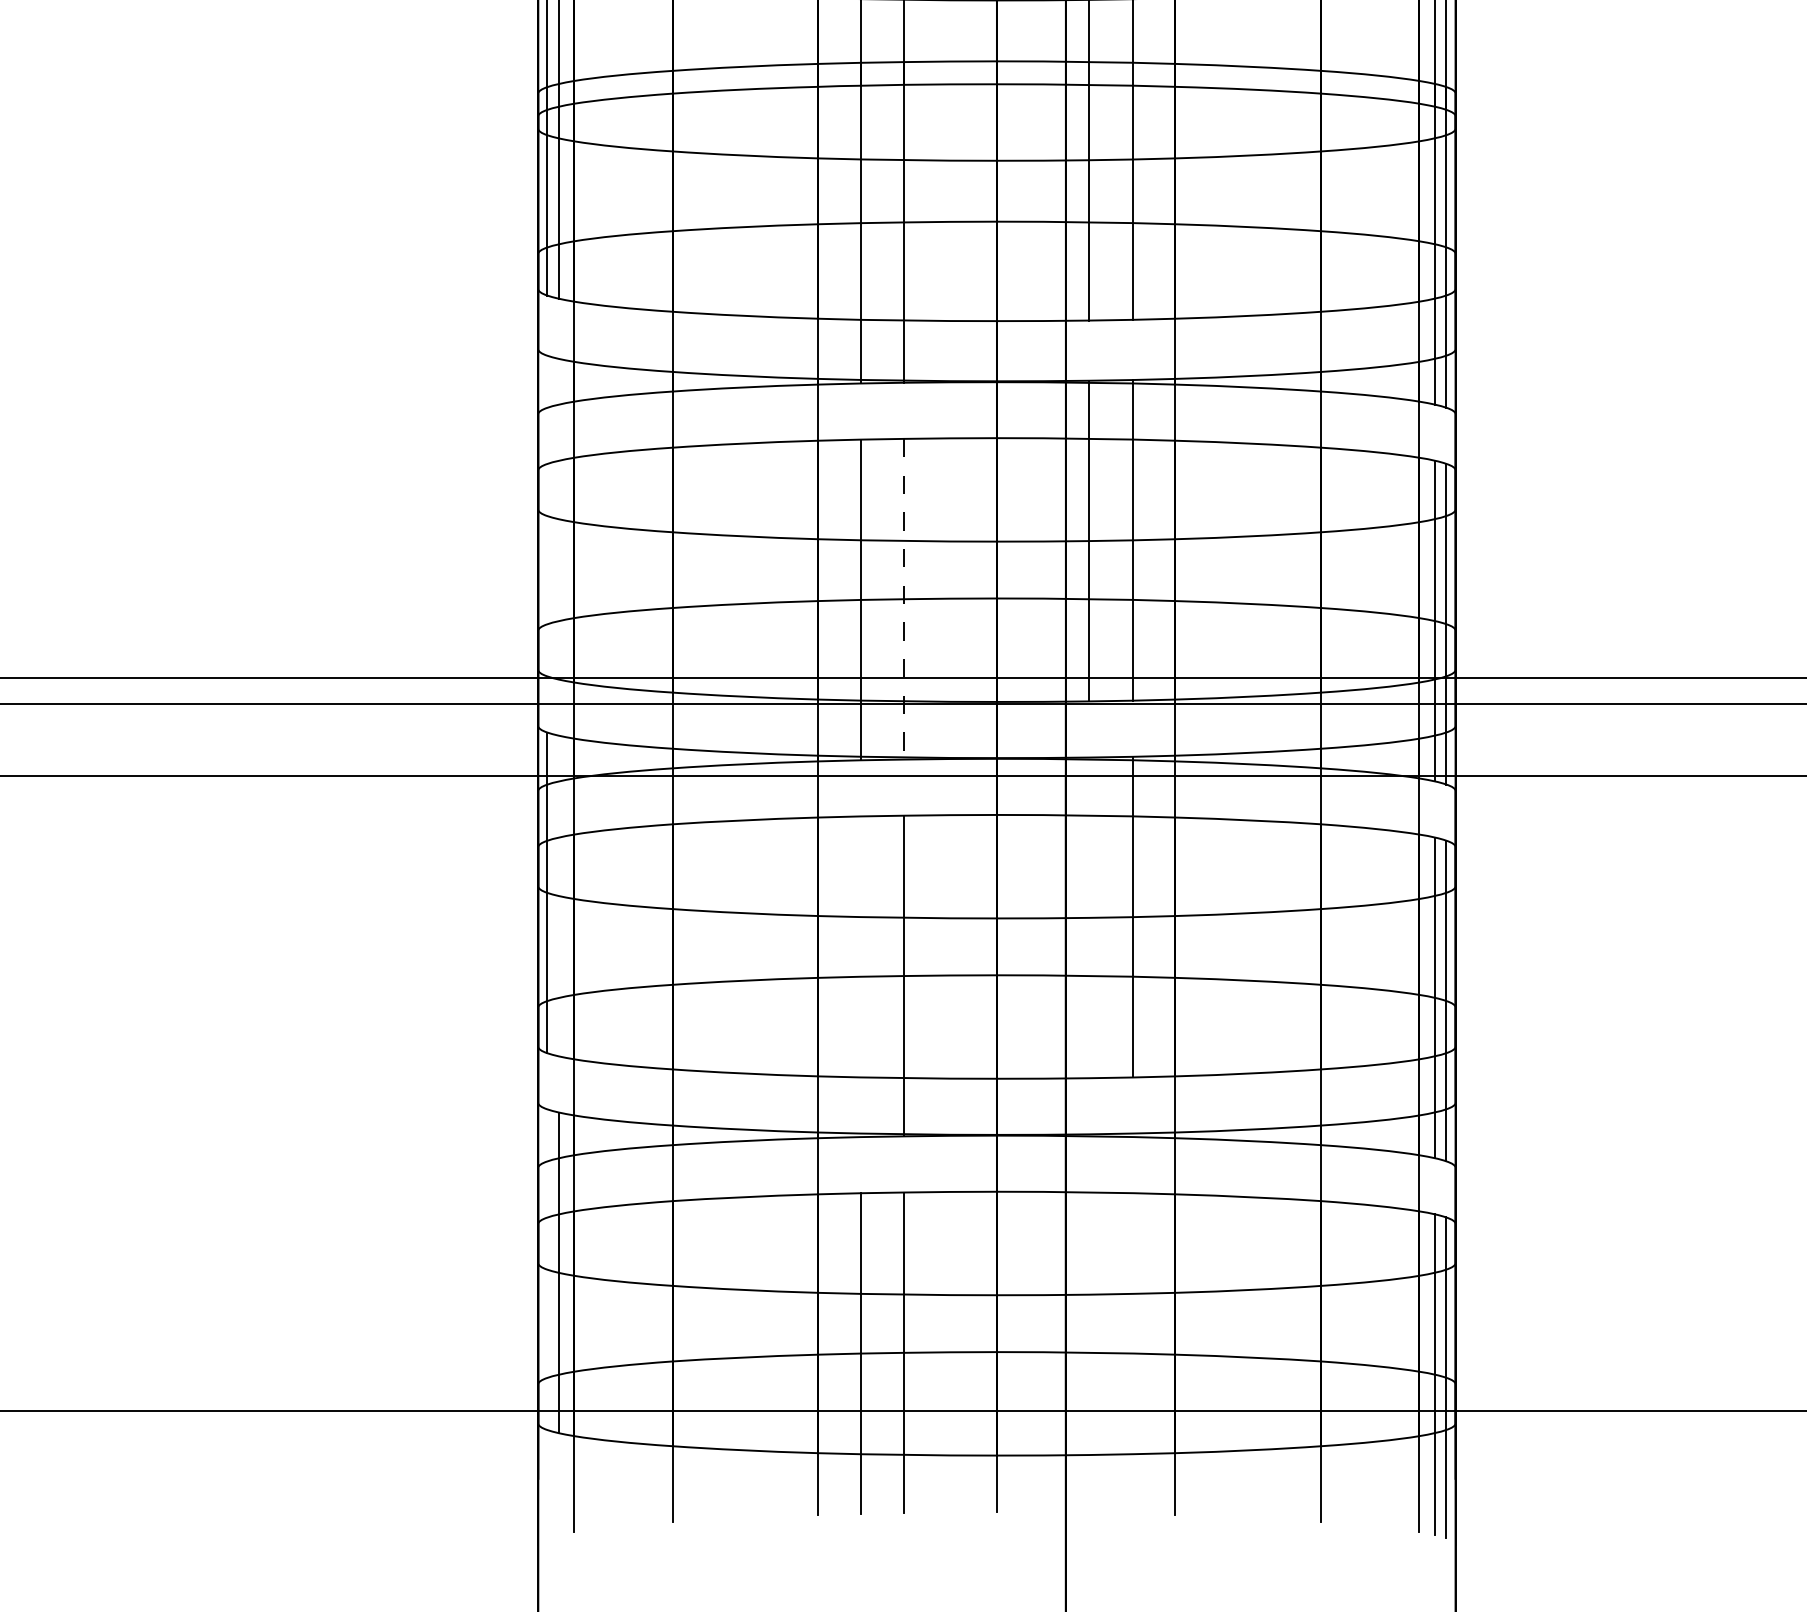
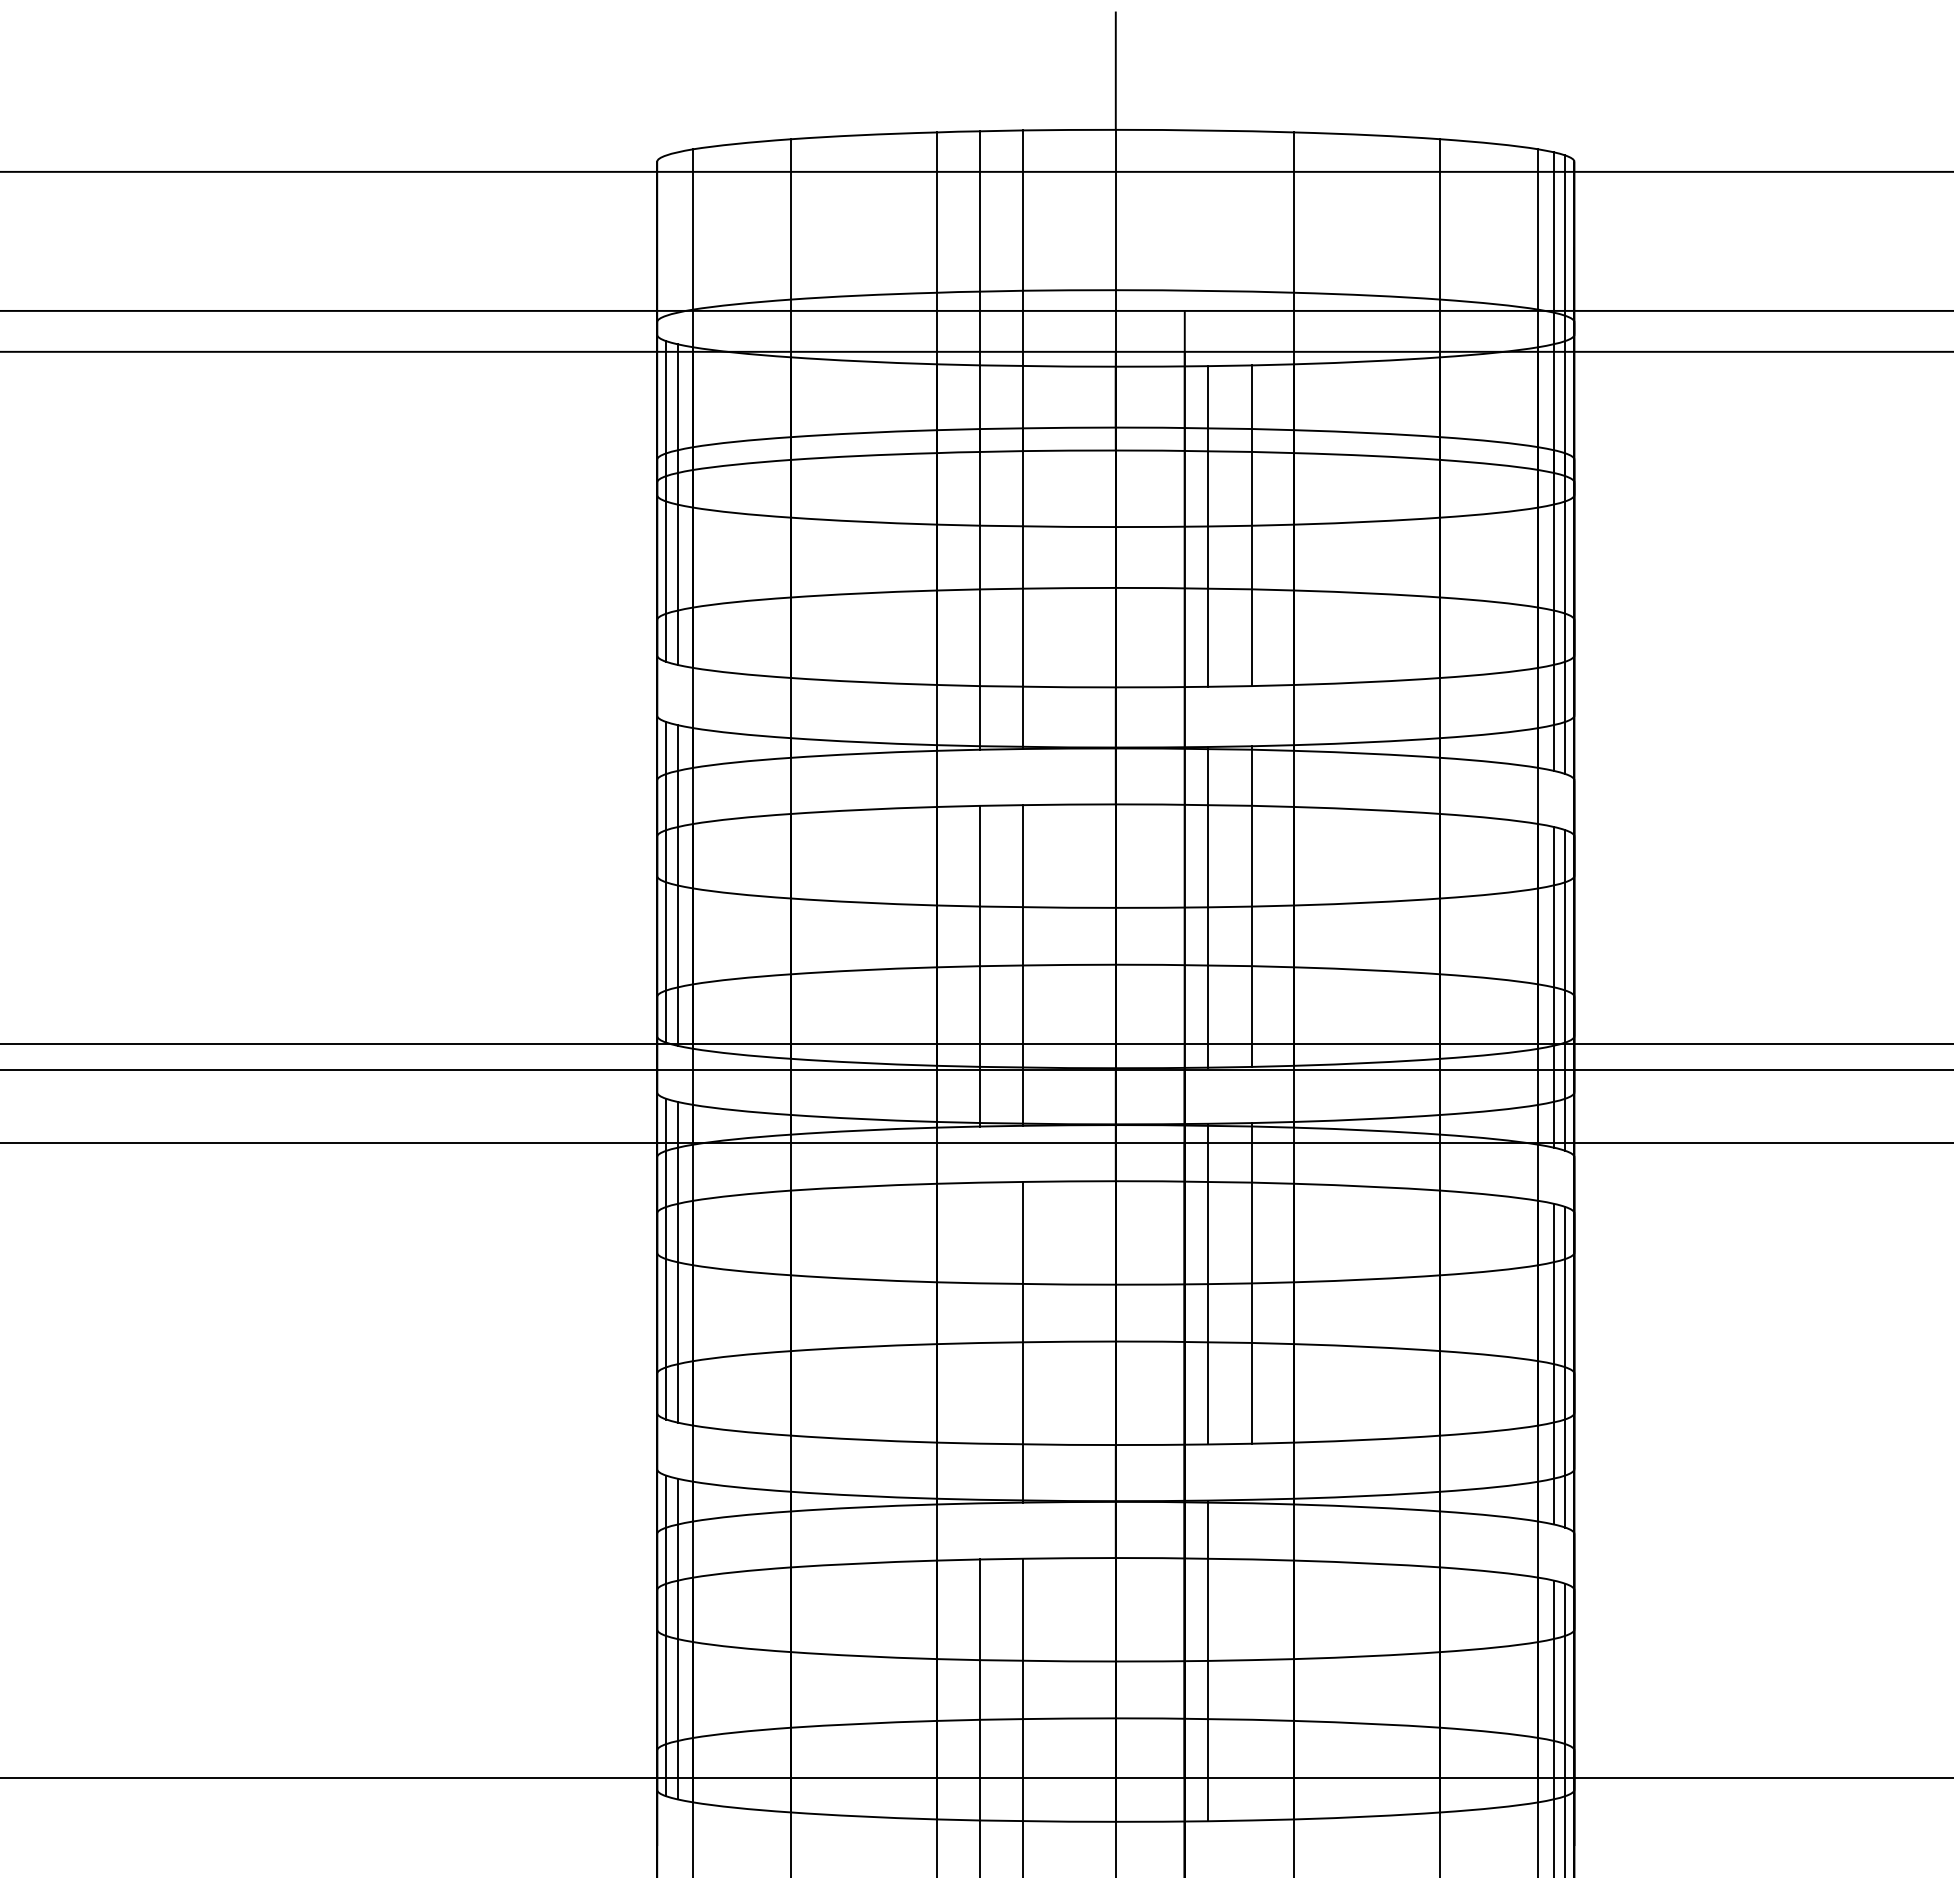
line: (547, 516) -> (666, 882), added
line: (558, 519) -> (677, 885), added
line: (904, 599) -> (1023, 965), dashed -> solid
line: (558, 895) -> (677, 1261), added
line: (1089, 917) -> (1208, 1283), added
line: (547, 1269) -> (666, 1635), added
line: (1089, 1294) -> (1208, 1660), added

